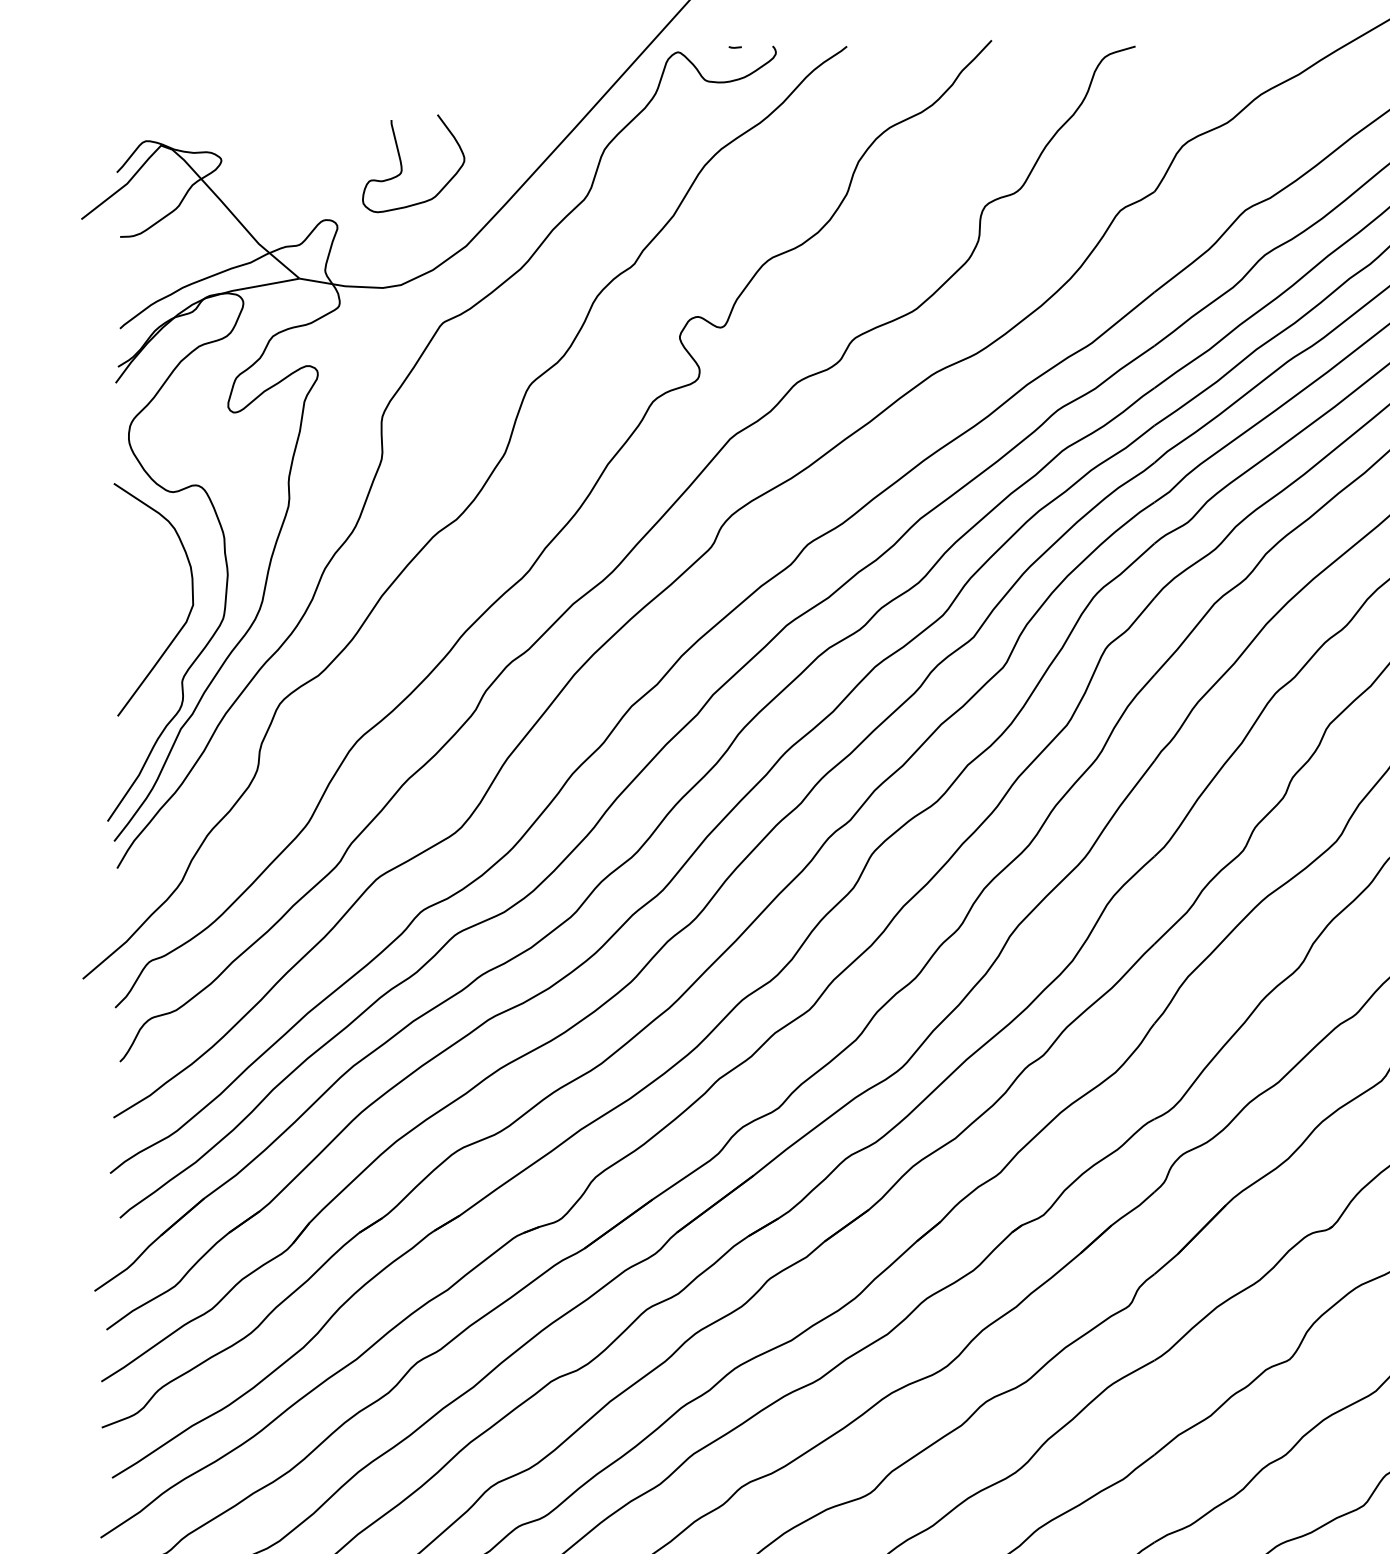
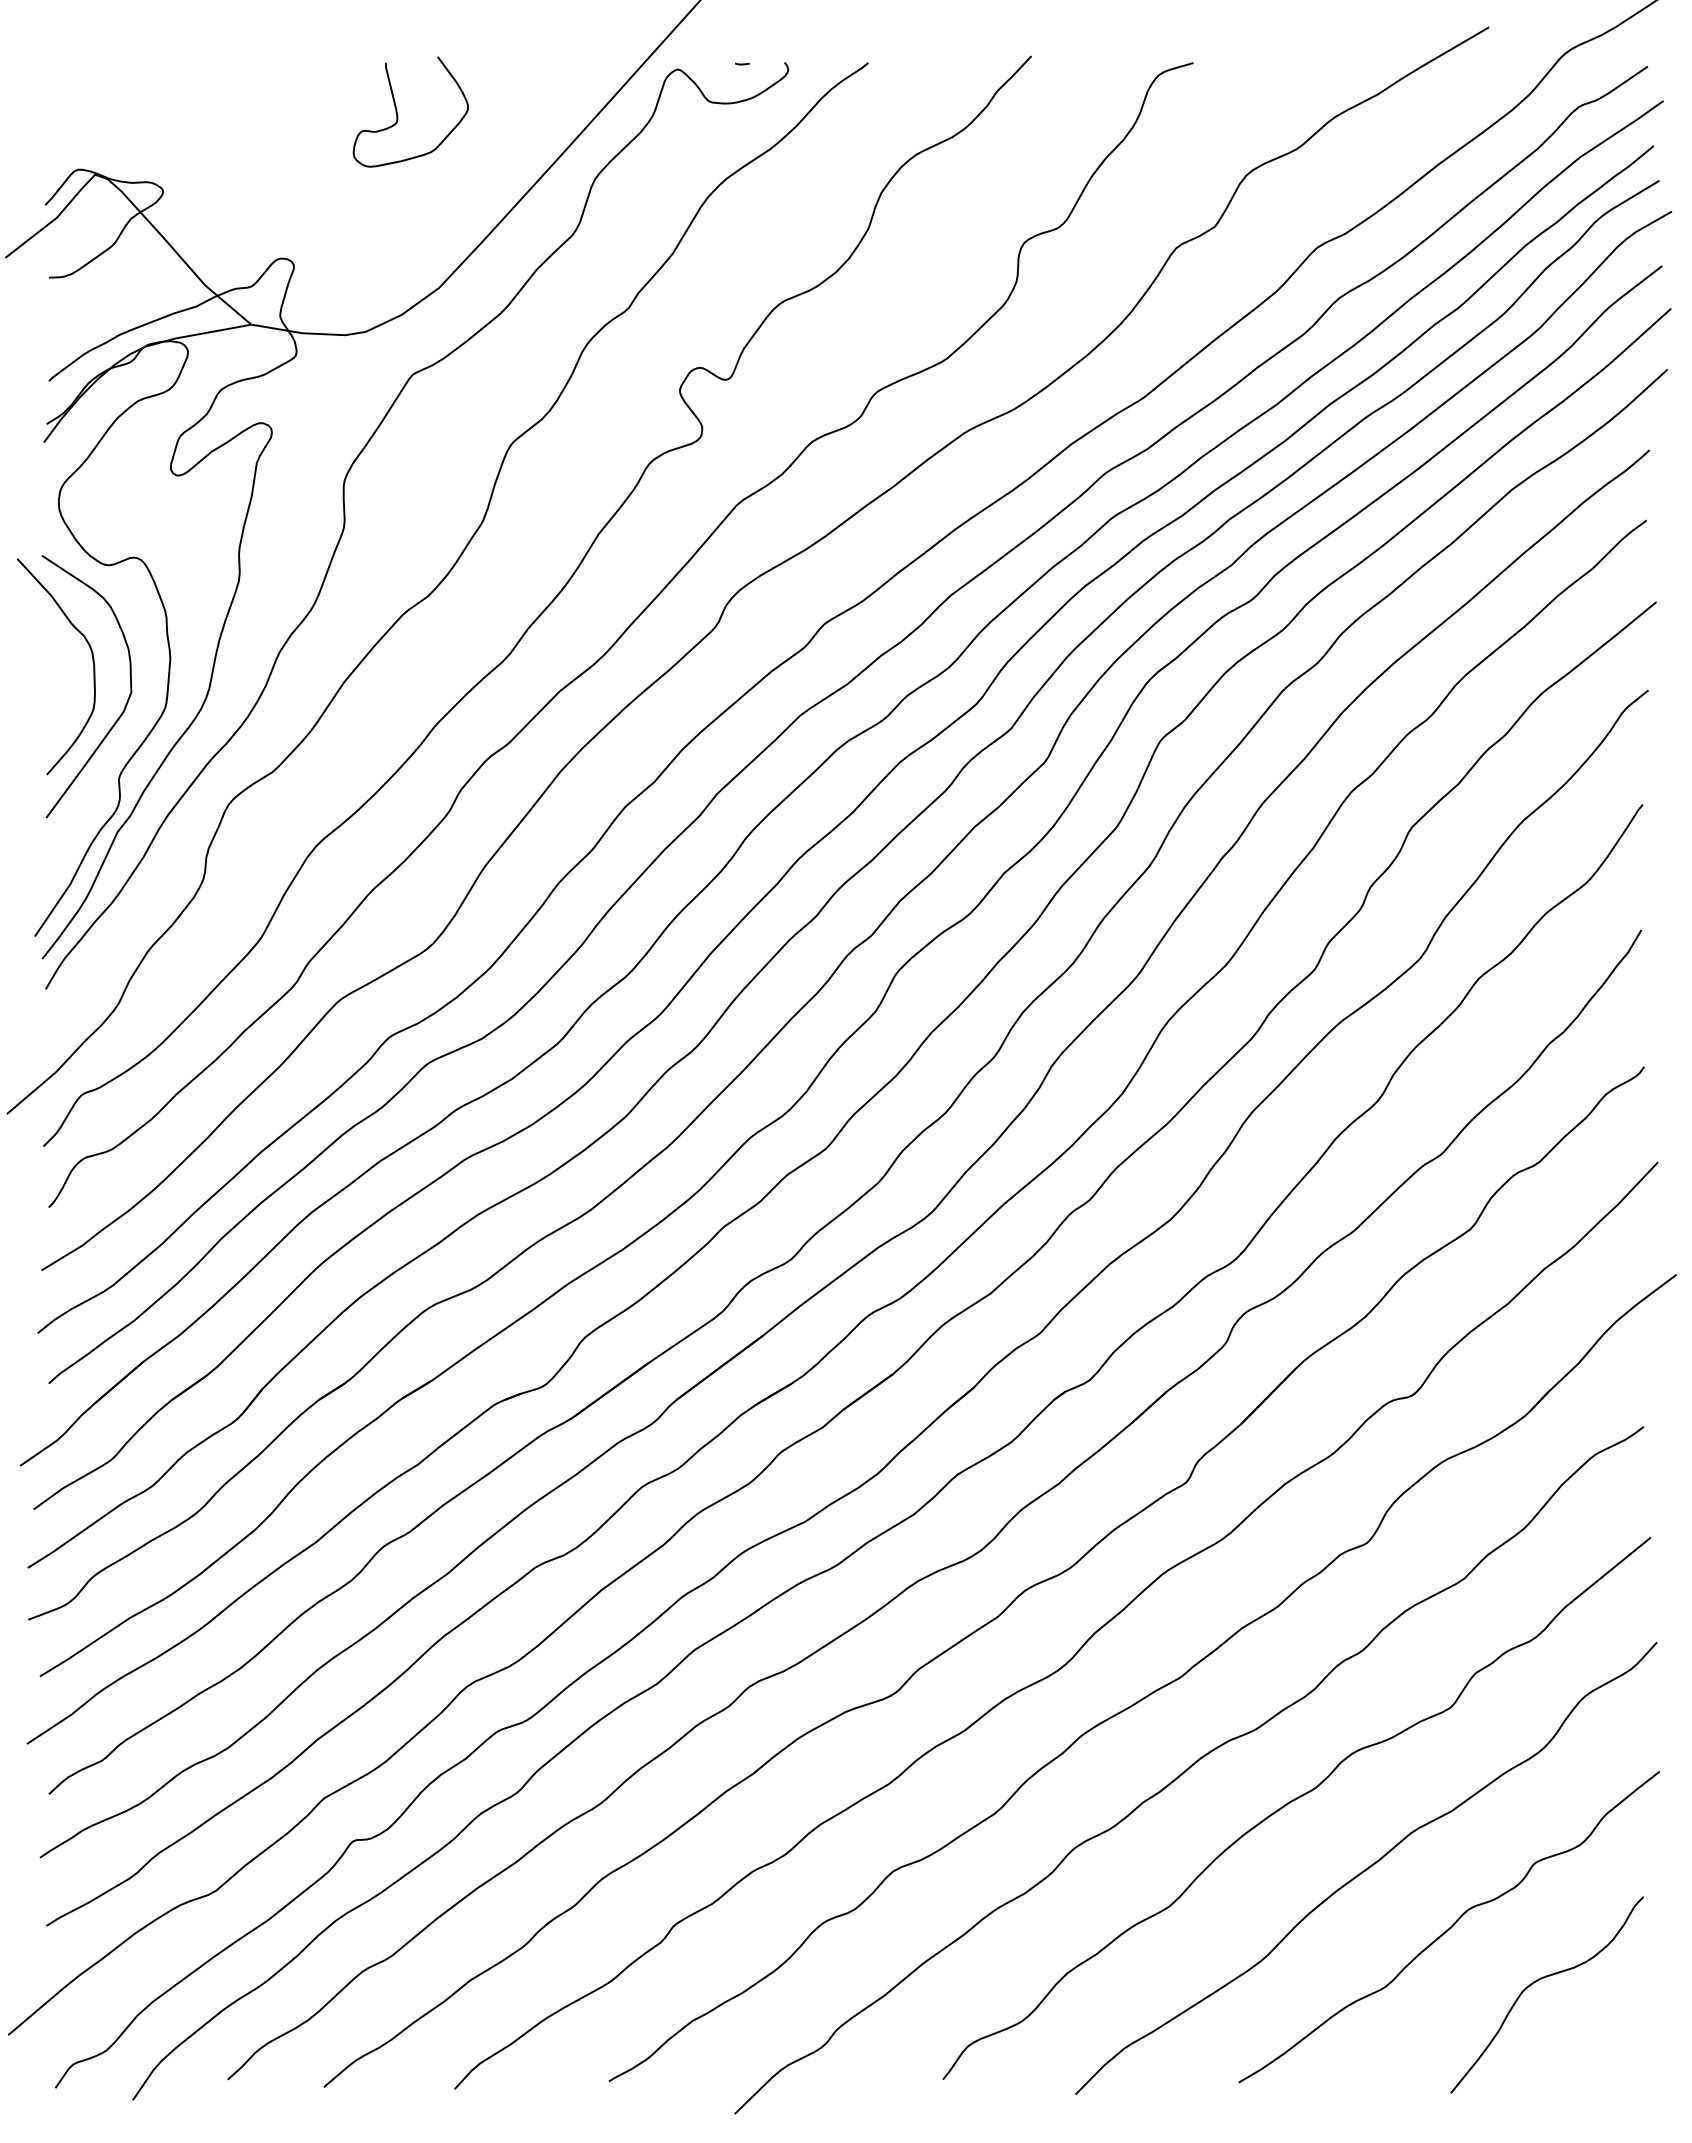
curve: (402, 166) -> (398, 115), moved
curve: (158, 578) -> (92, 662), added

